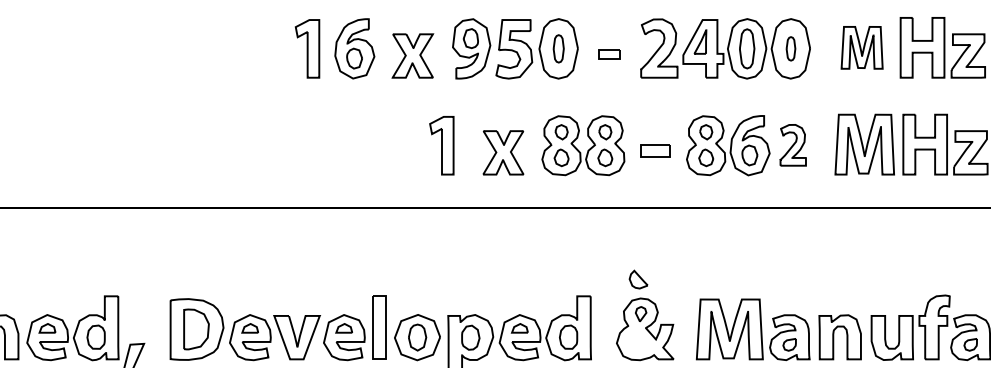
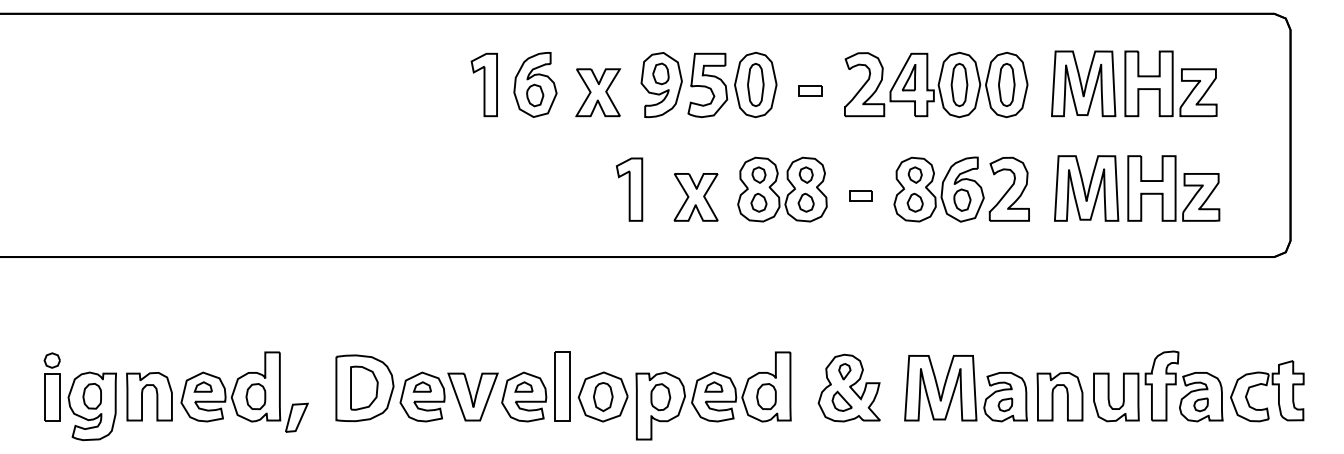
part: (861, 47) -> (1083, 83), size x1.43
part: (558, 48) -> (755, 84), size x1.43
part: (790, 48) -> (1006, 84), size x1.67
part: (792, 144) -> (1008, 188), size x1.43
part: (655, 151) -> (860, 195), size x0.71
part: (637, 278) -> (841, 400), moved

